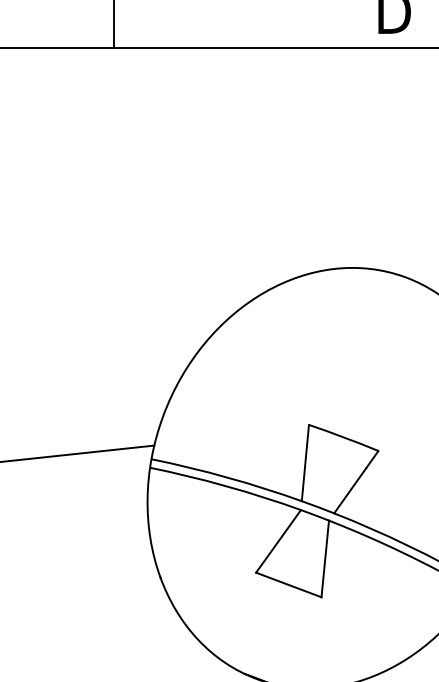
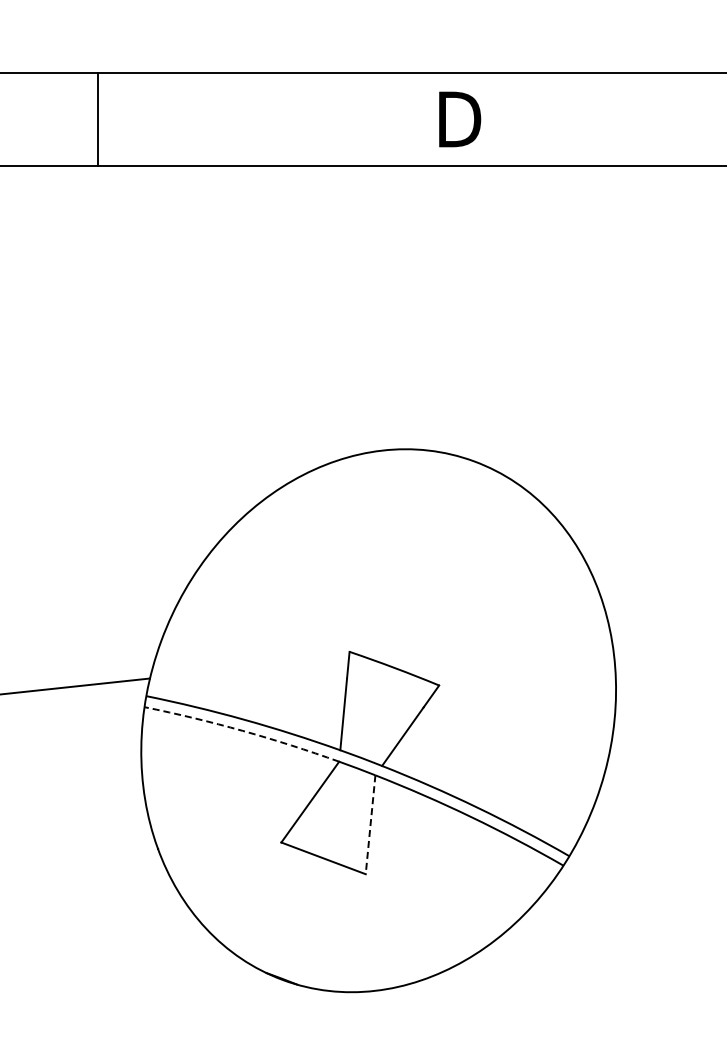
arc: (226, 485) -> (242, 730), solid -> dashed
line: (325, 558) -> (370, 824), solid -> dashed

